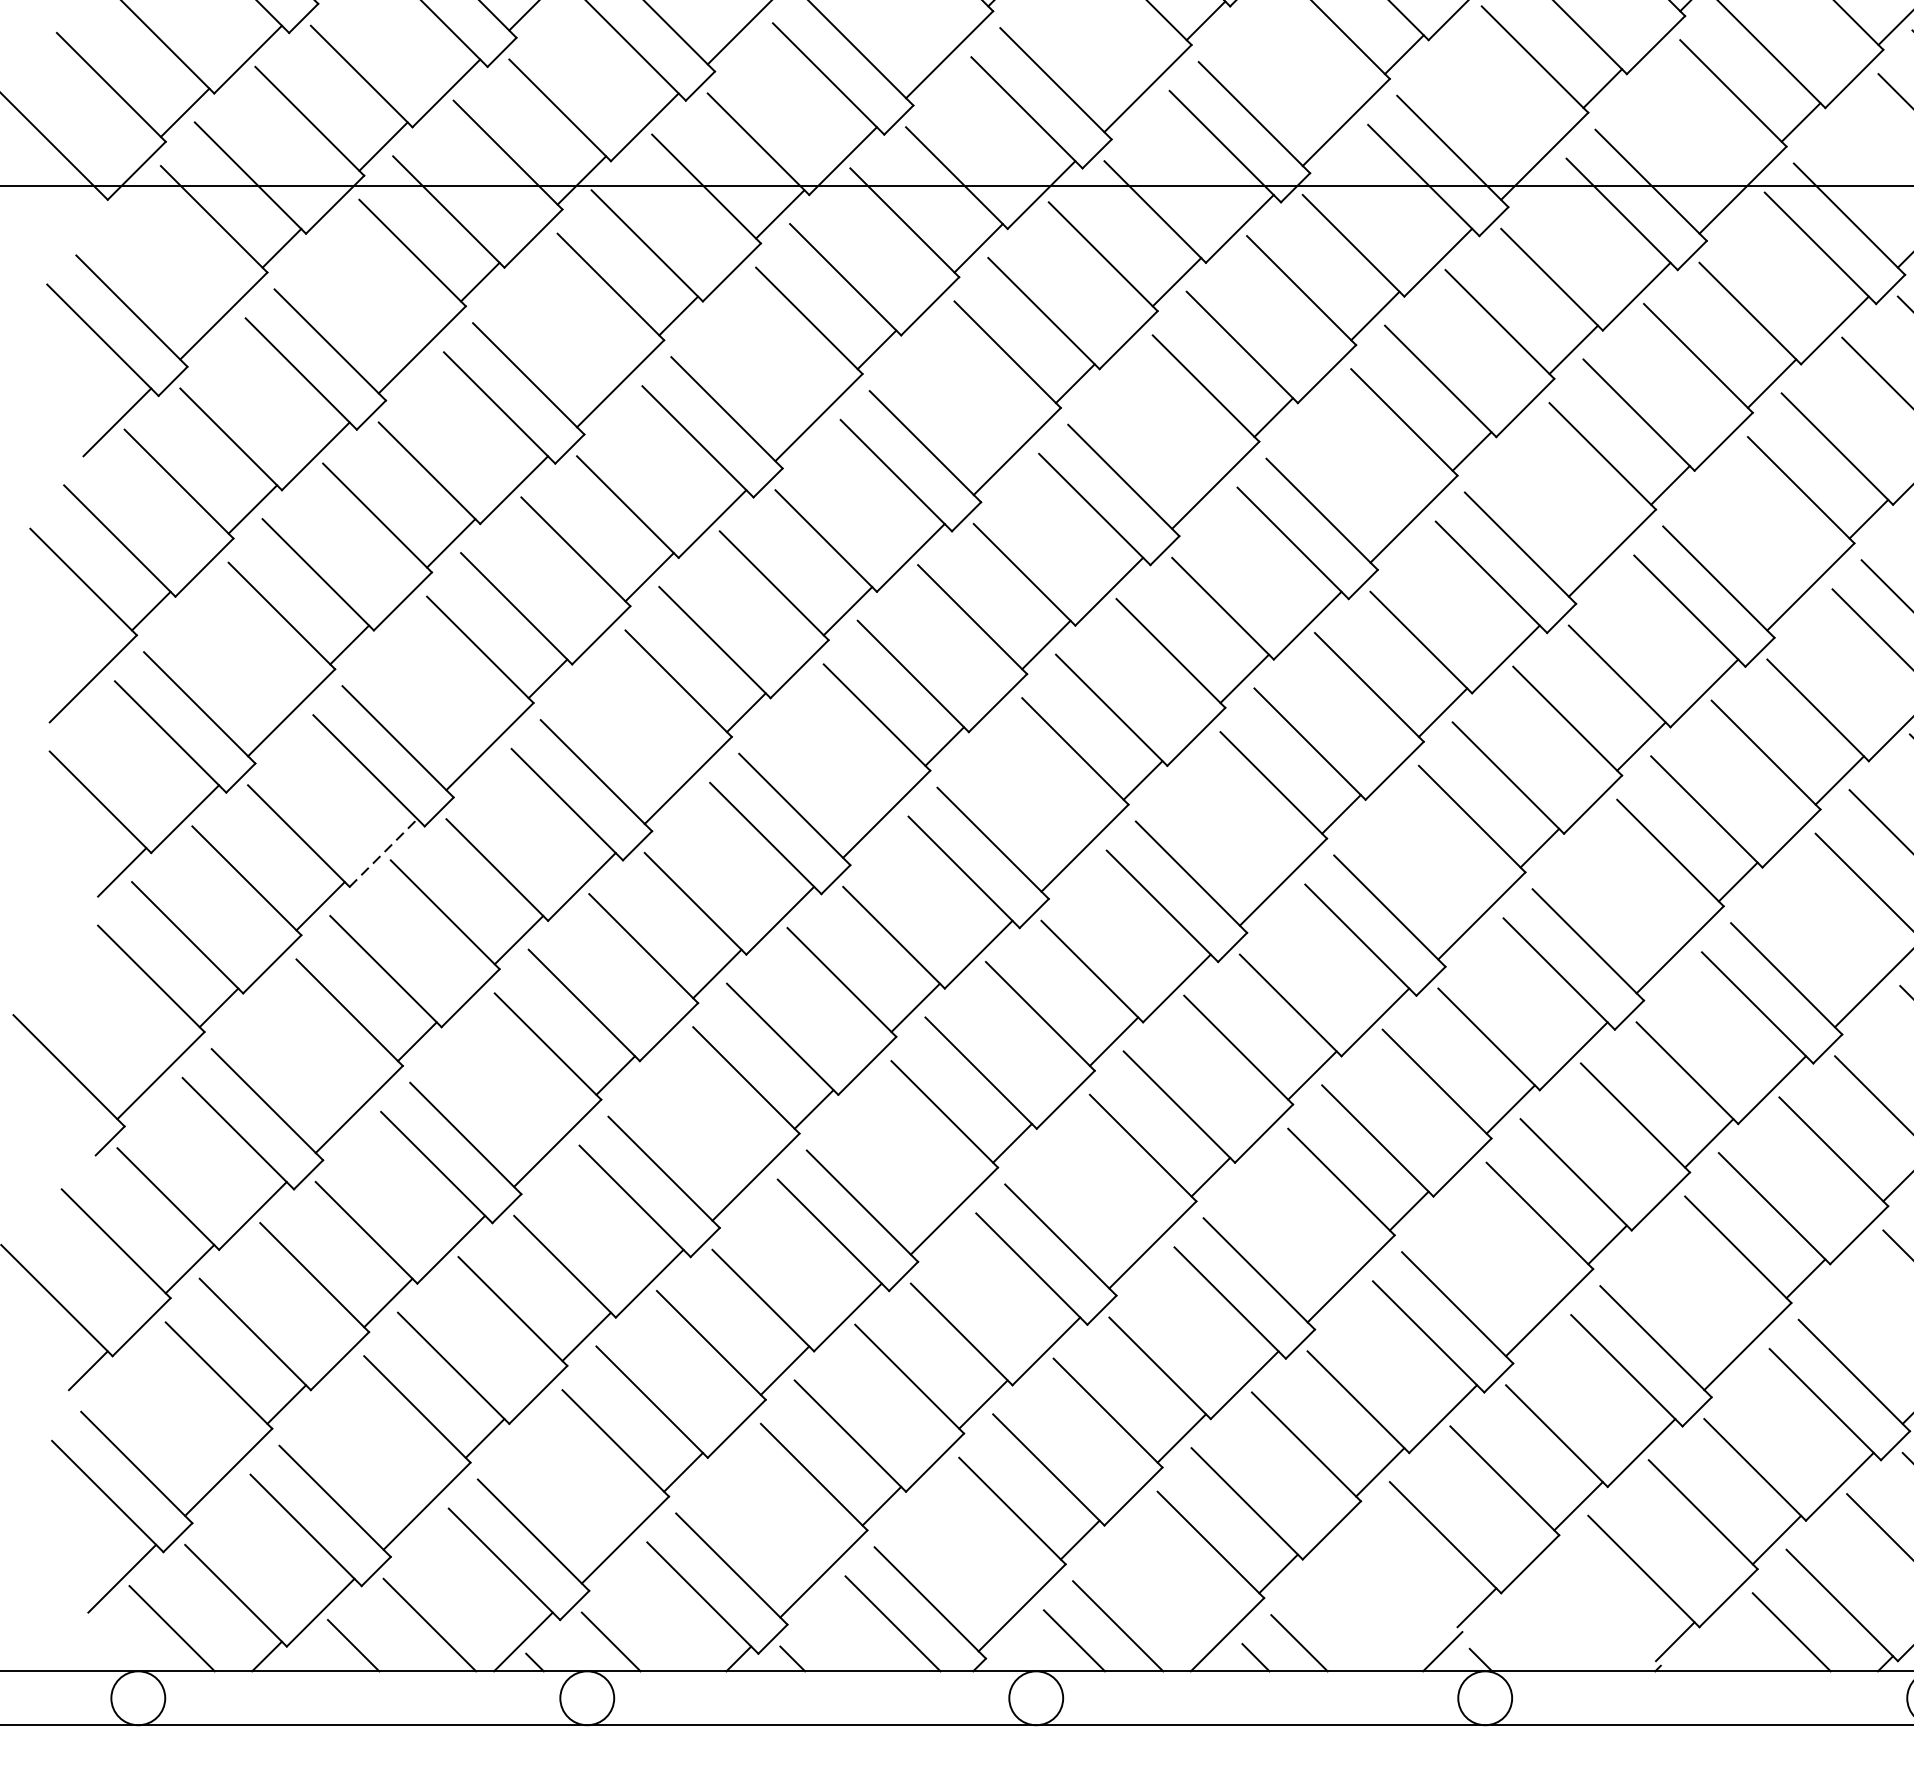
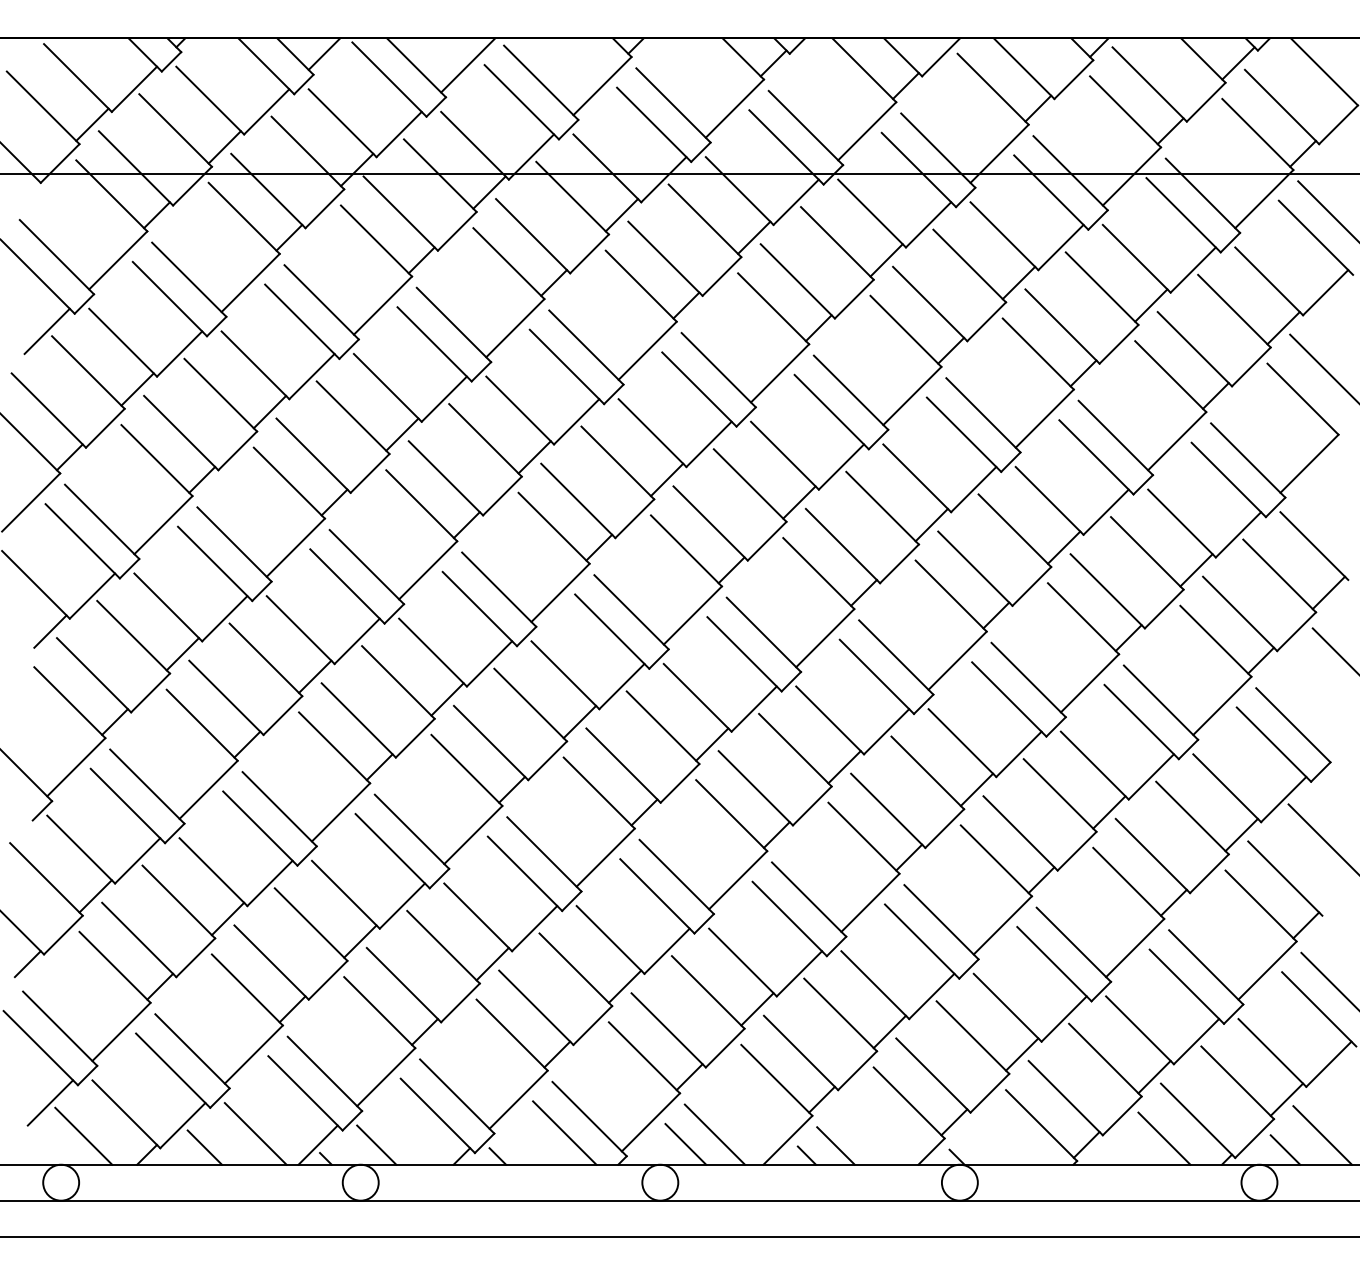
line: (383, 852) -> (224, 618), dashed -> solid
line: (1408, 1578) -> (908, 1102), added
line: (1607, 1612) -> (1041, 1125), added

